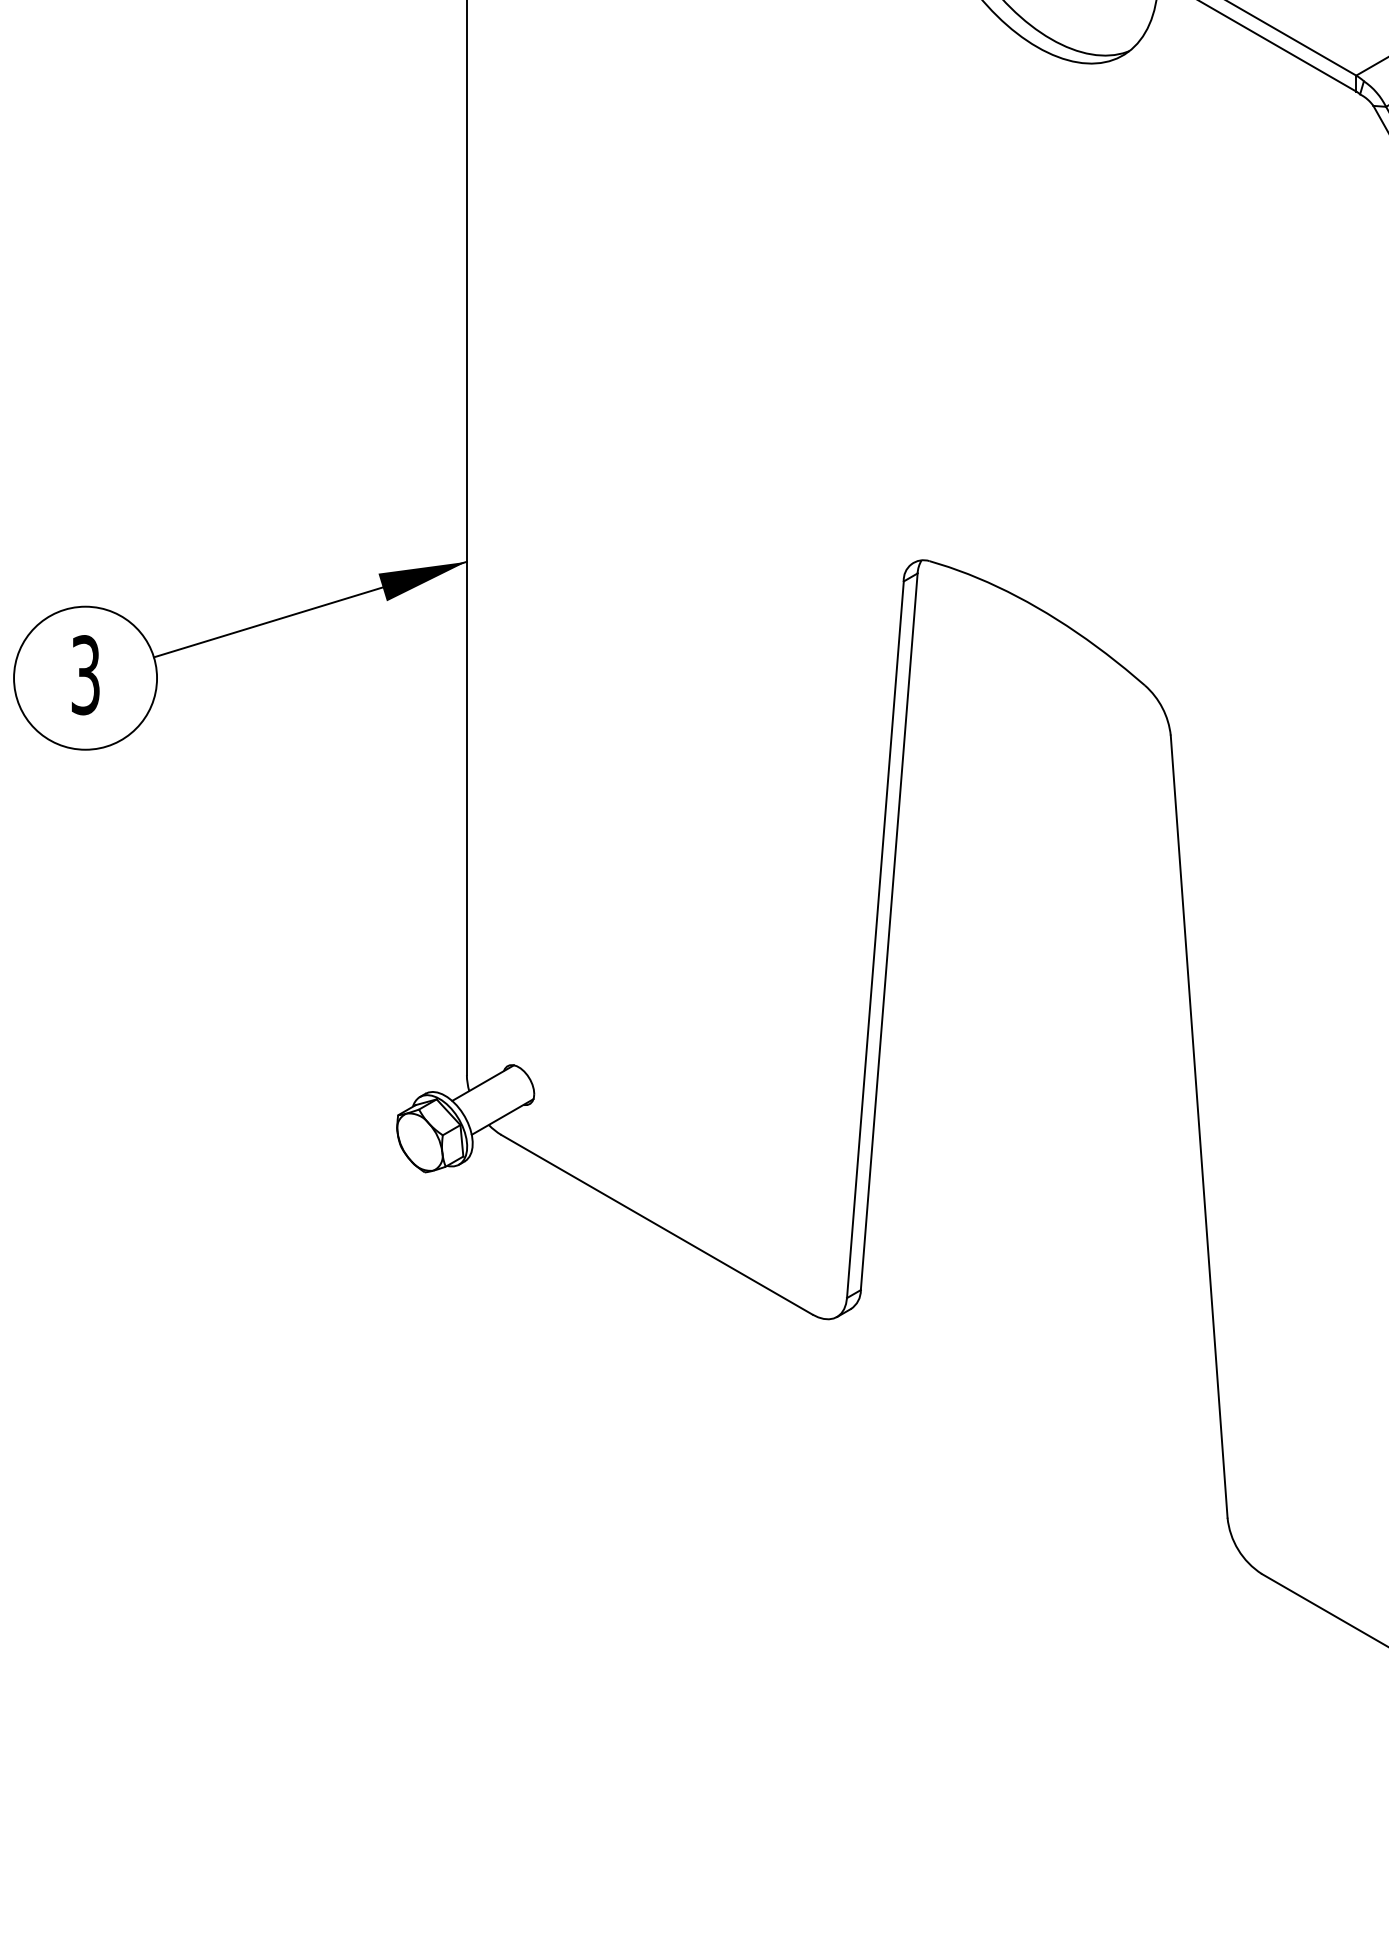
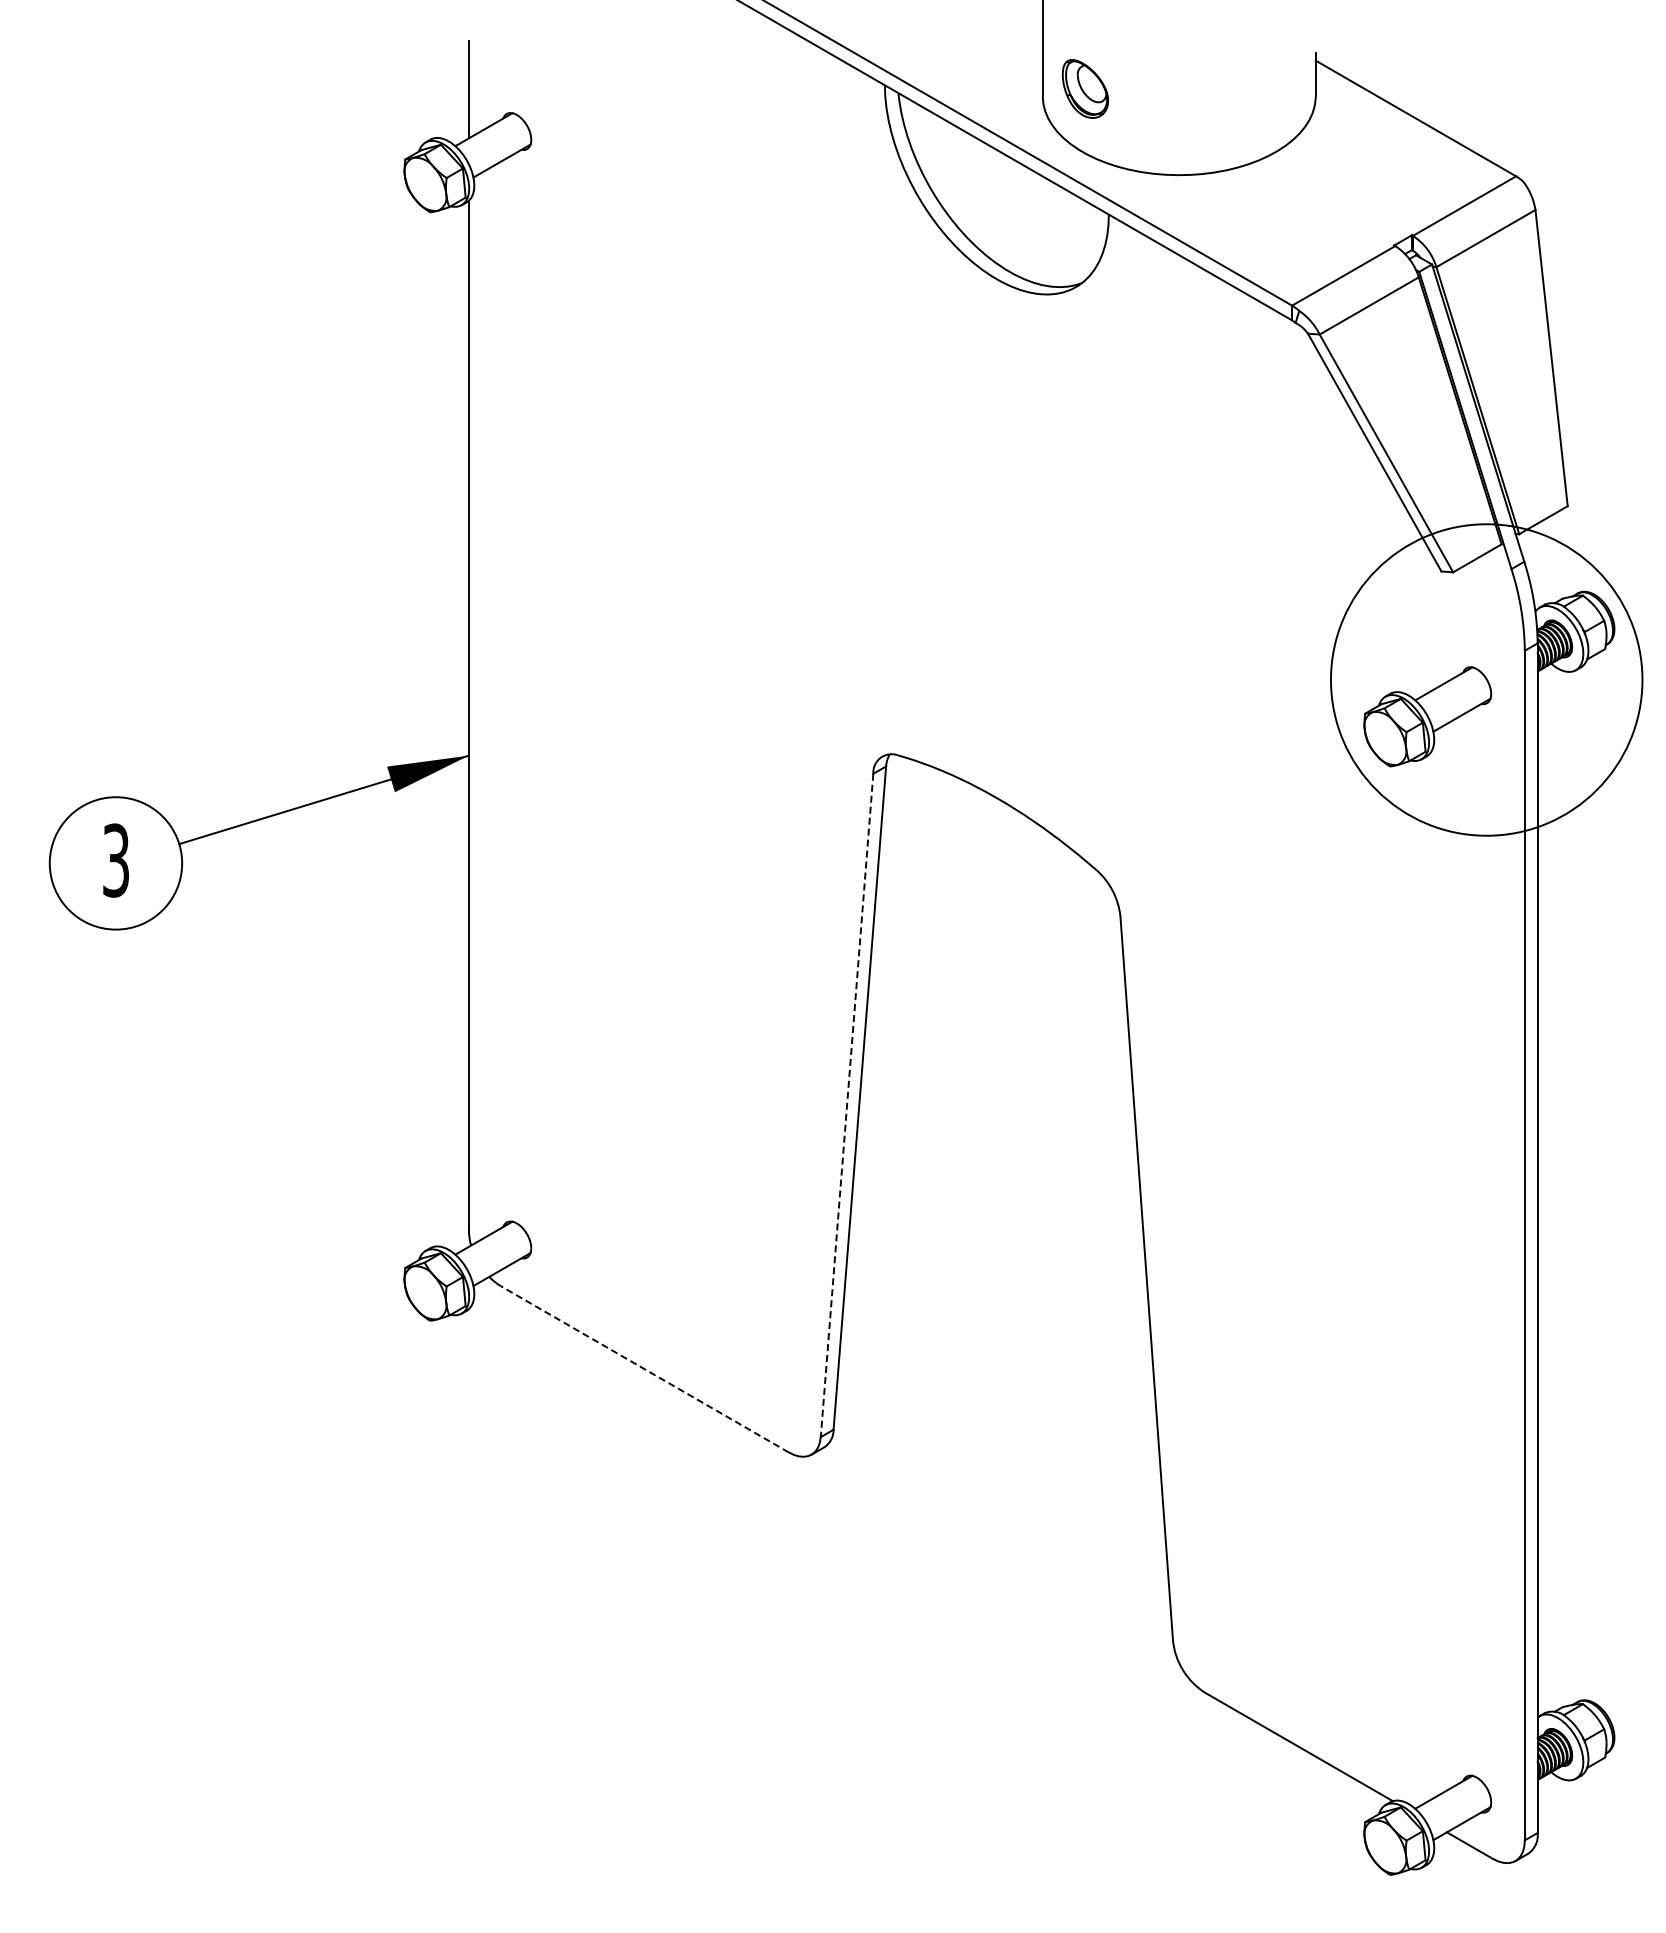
line: (875, 939) -> (847, 1105), solid -> dashed
line: (656, 1225) -> (644, 1369), solid -> dashed

